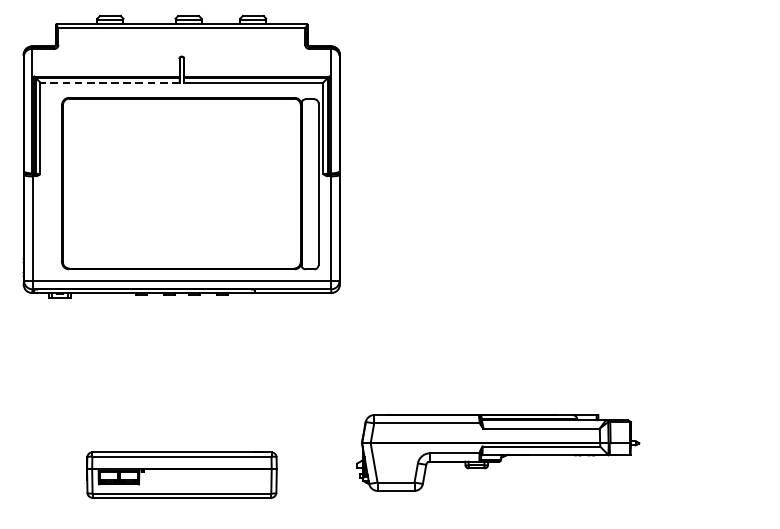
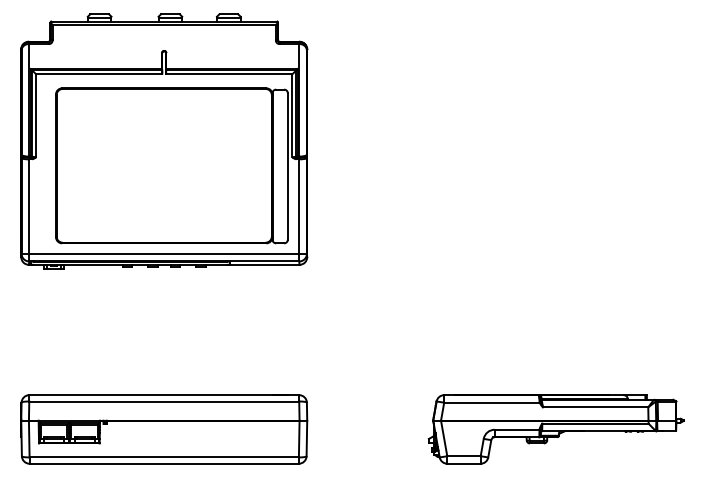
line: (109, 82) -> (98, 74), dashed -> solid
part: (497, 453) -> (555, 429), moved
part: (182, 475) -> (164, 429), size x1.67

